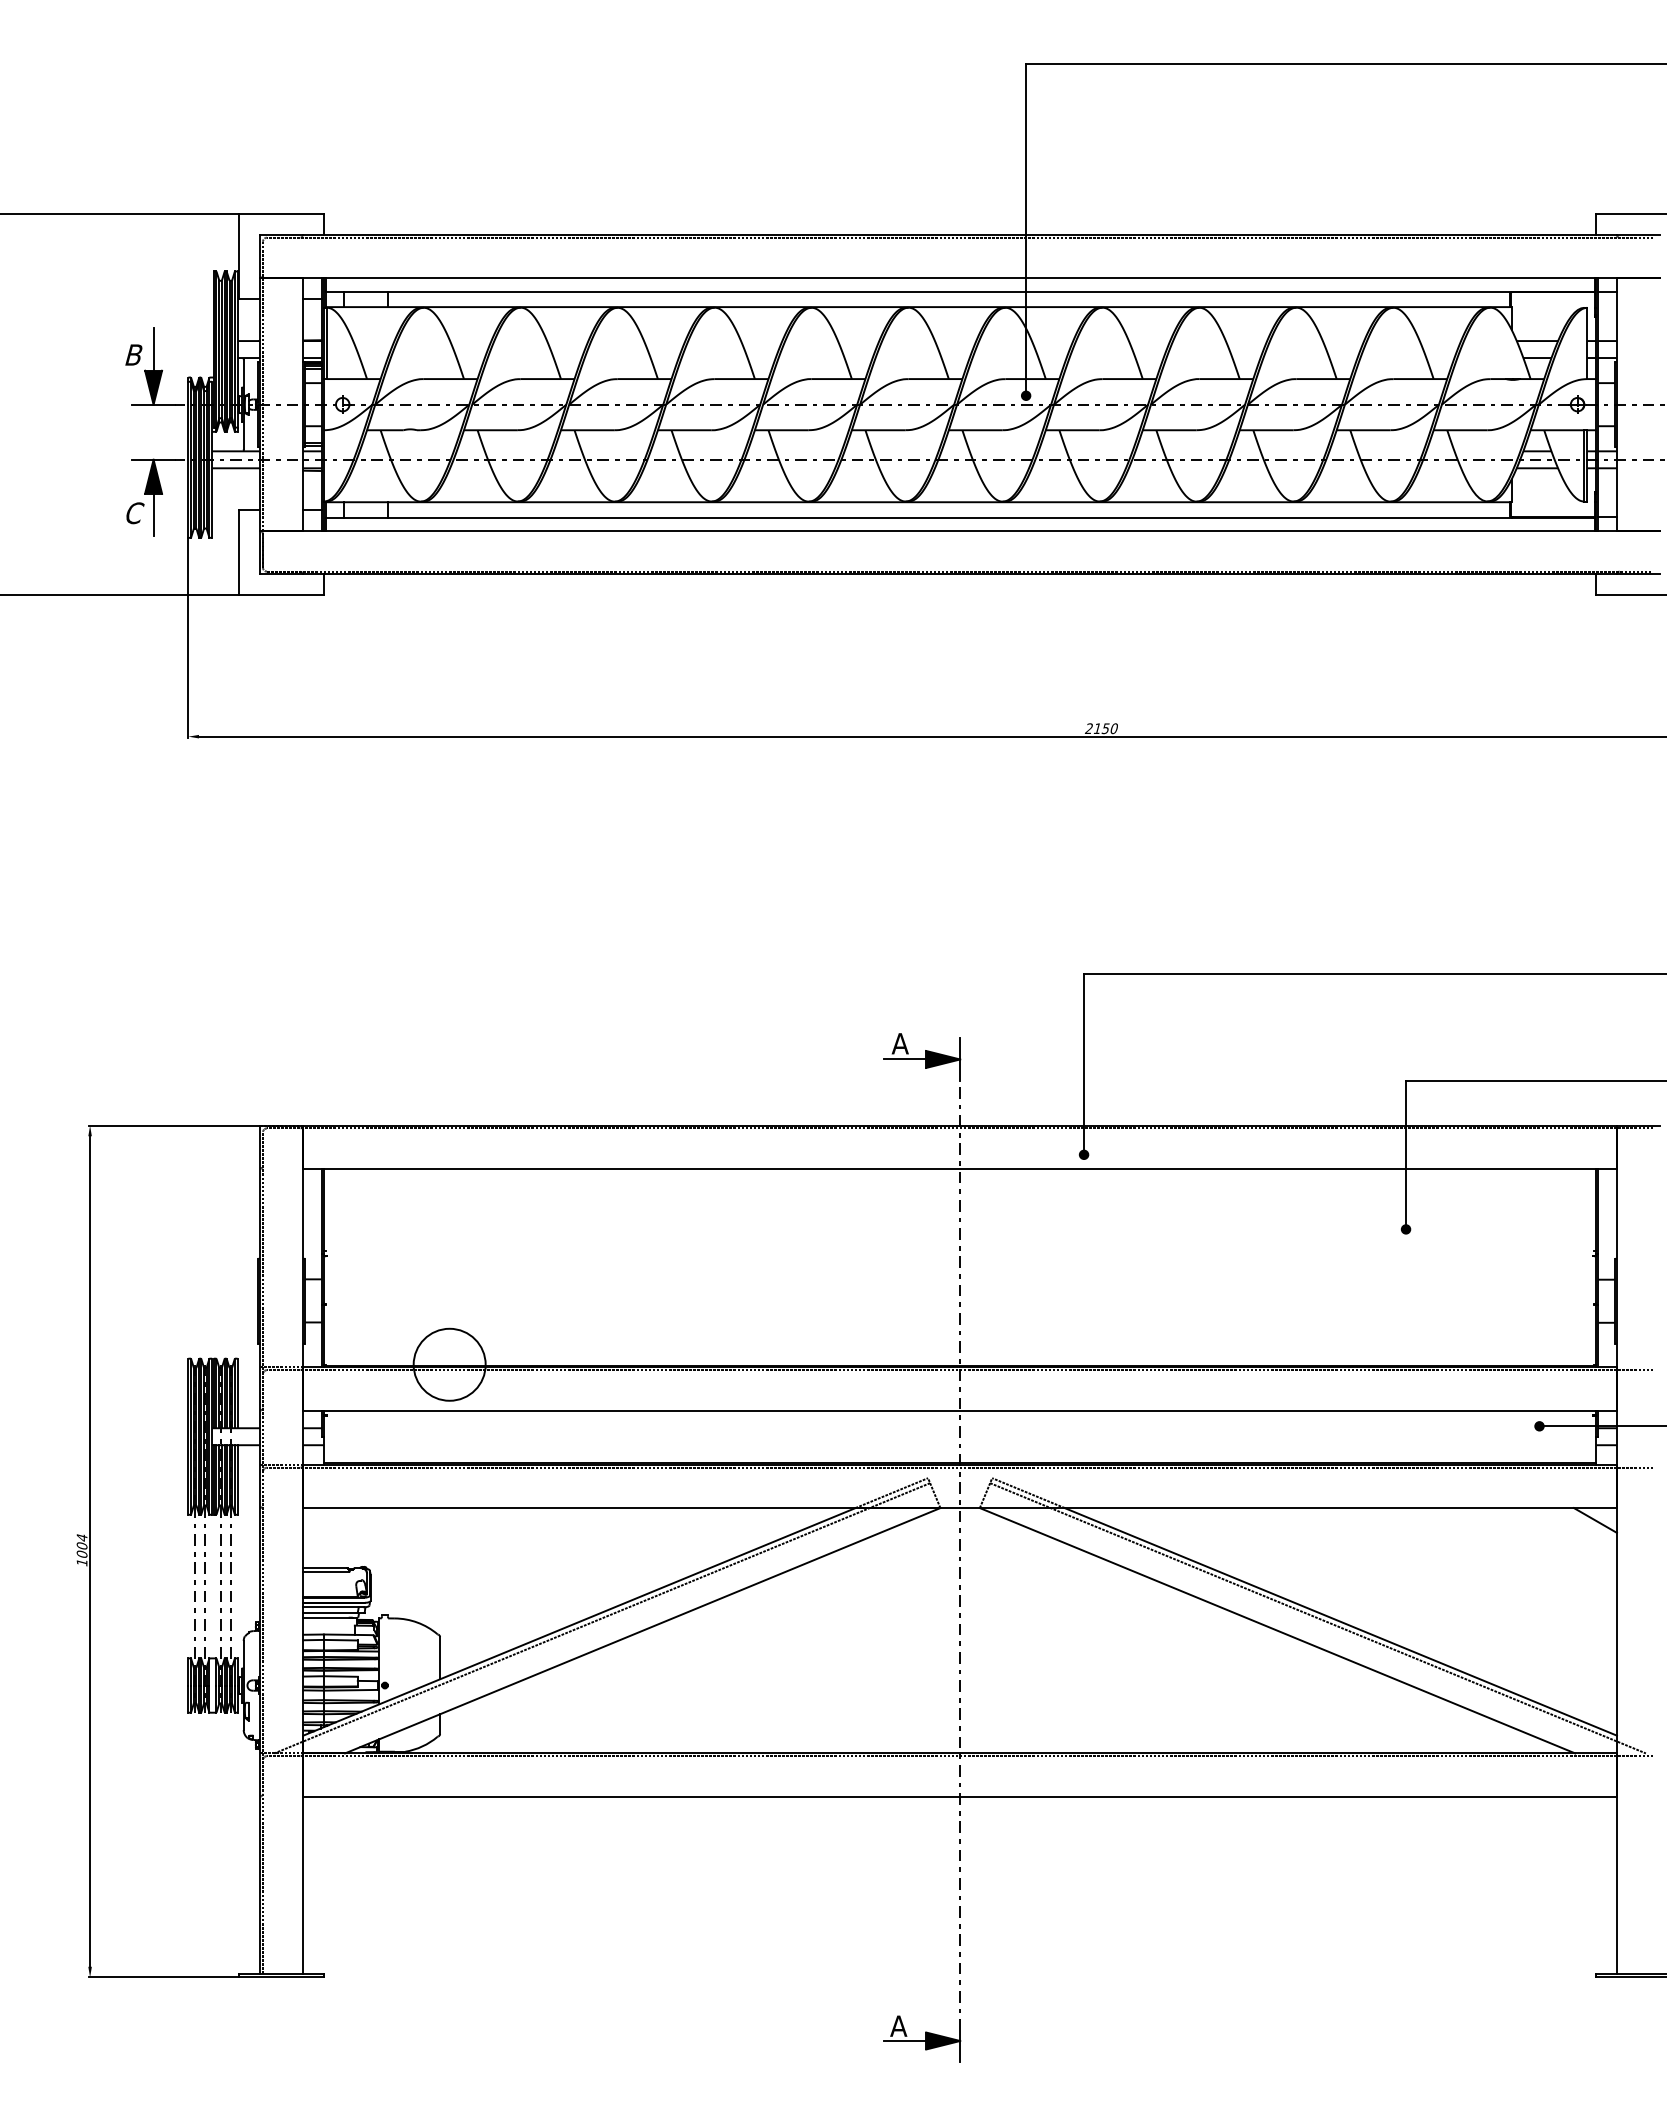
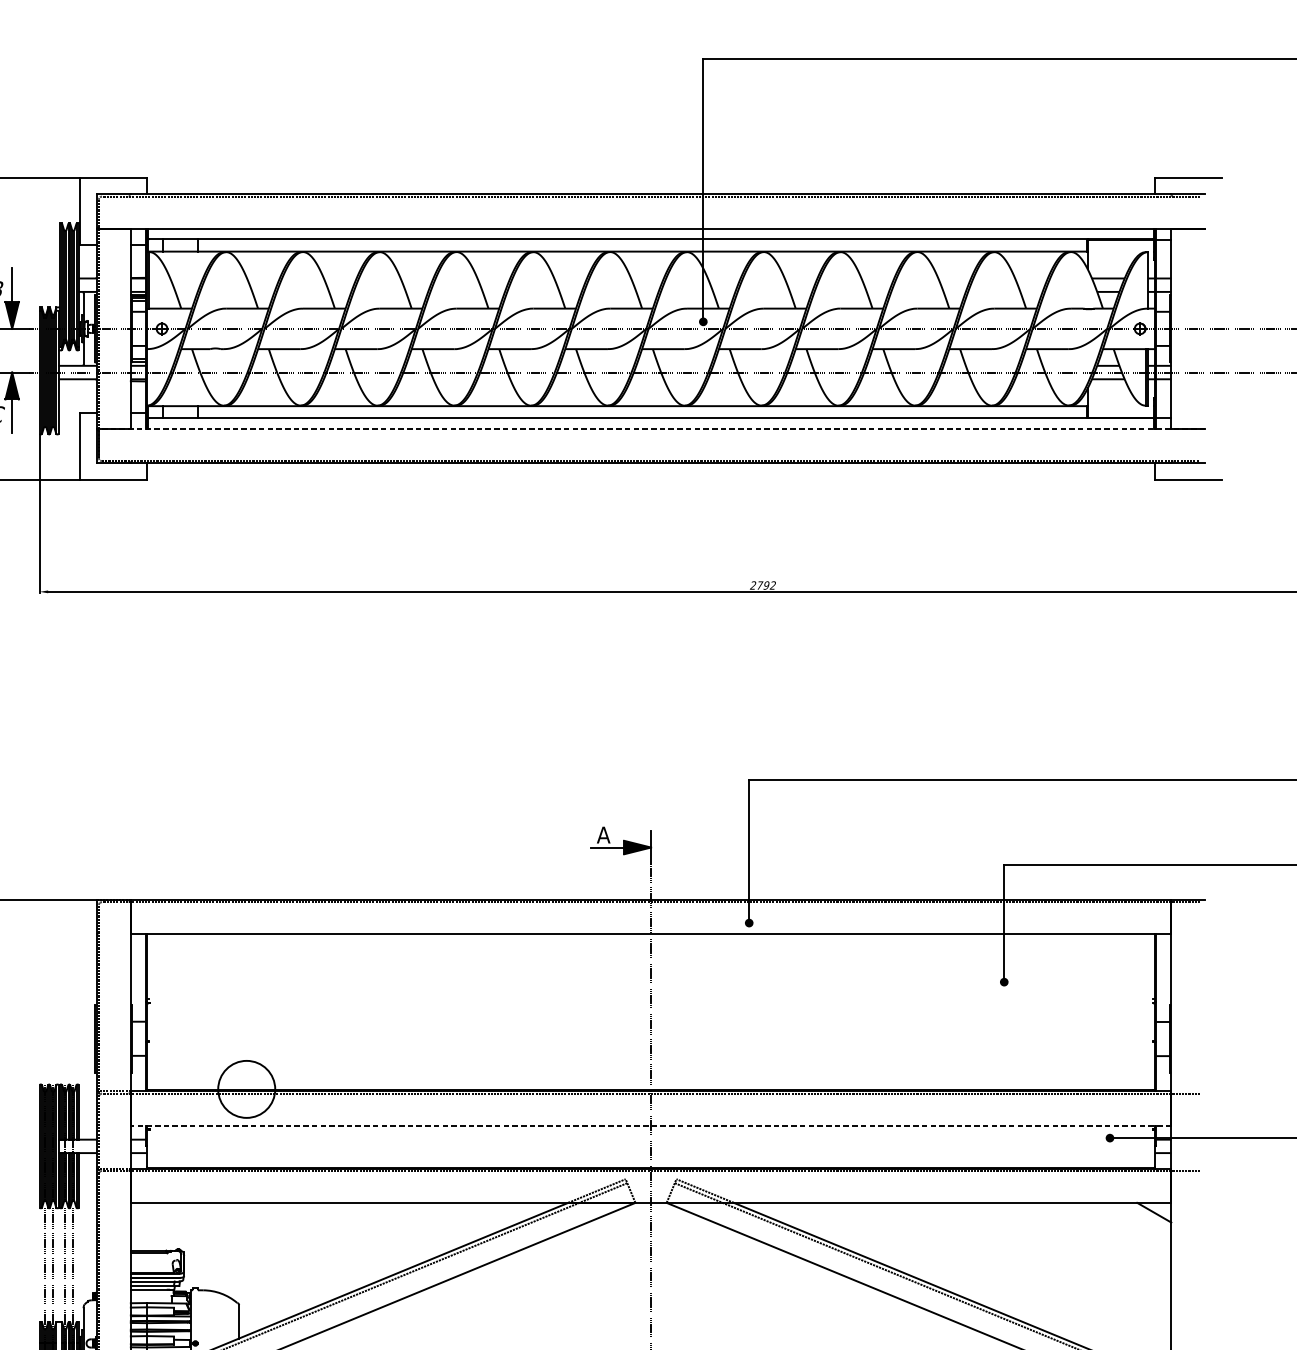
line: (960, 531) -> (651, 429), solid -> dashed
text: (1105, 728) -> (766, 585), 2150 -> 2792
line: (960, 1410) -> (651, 1125), solid -> dashed

